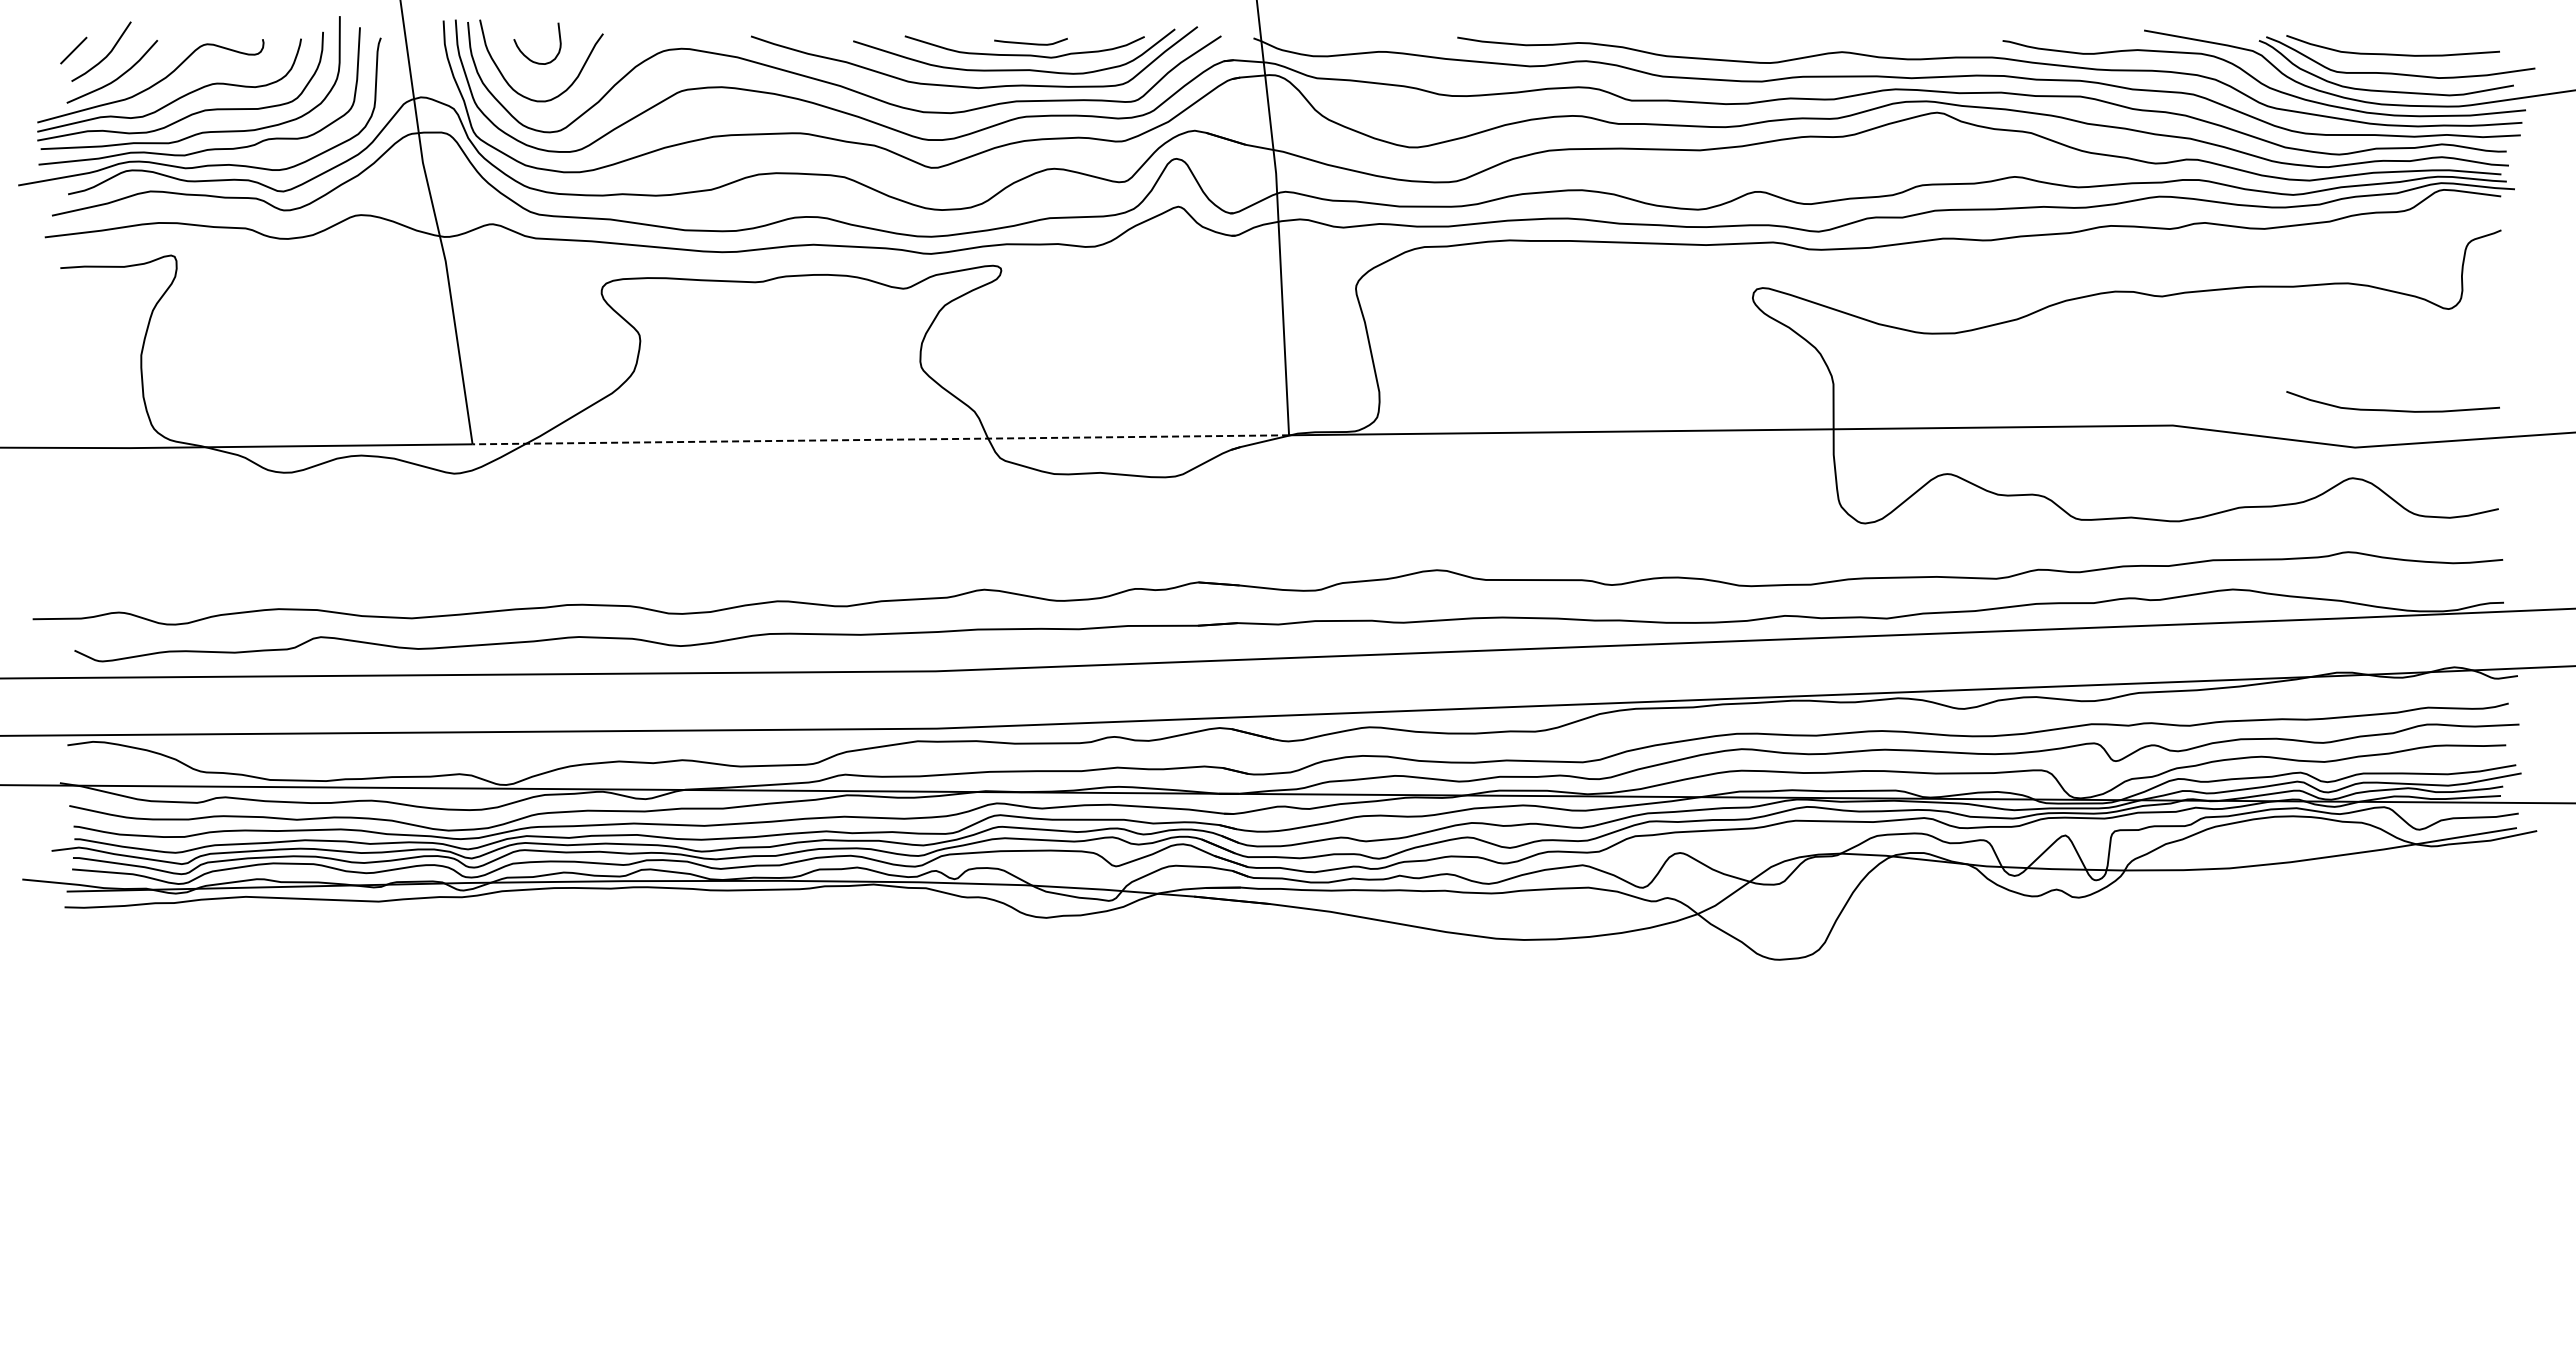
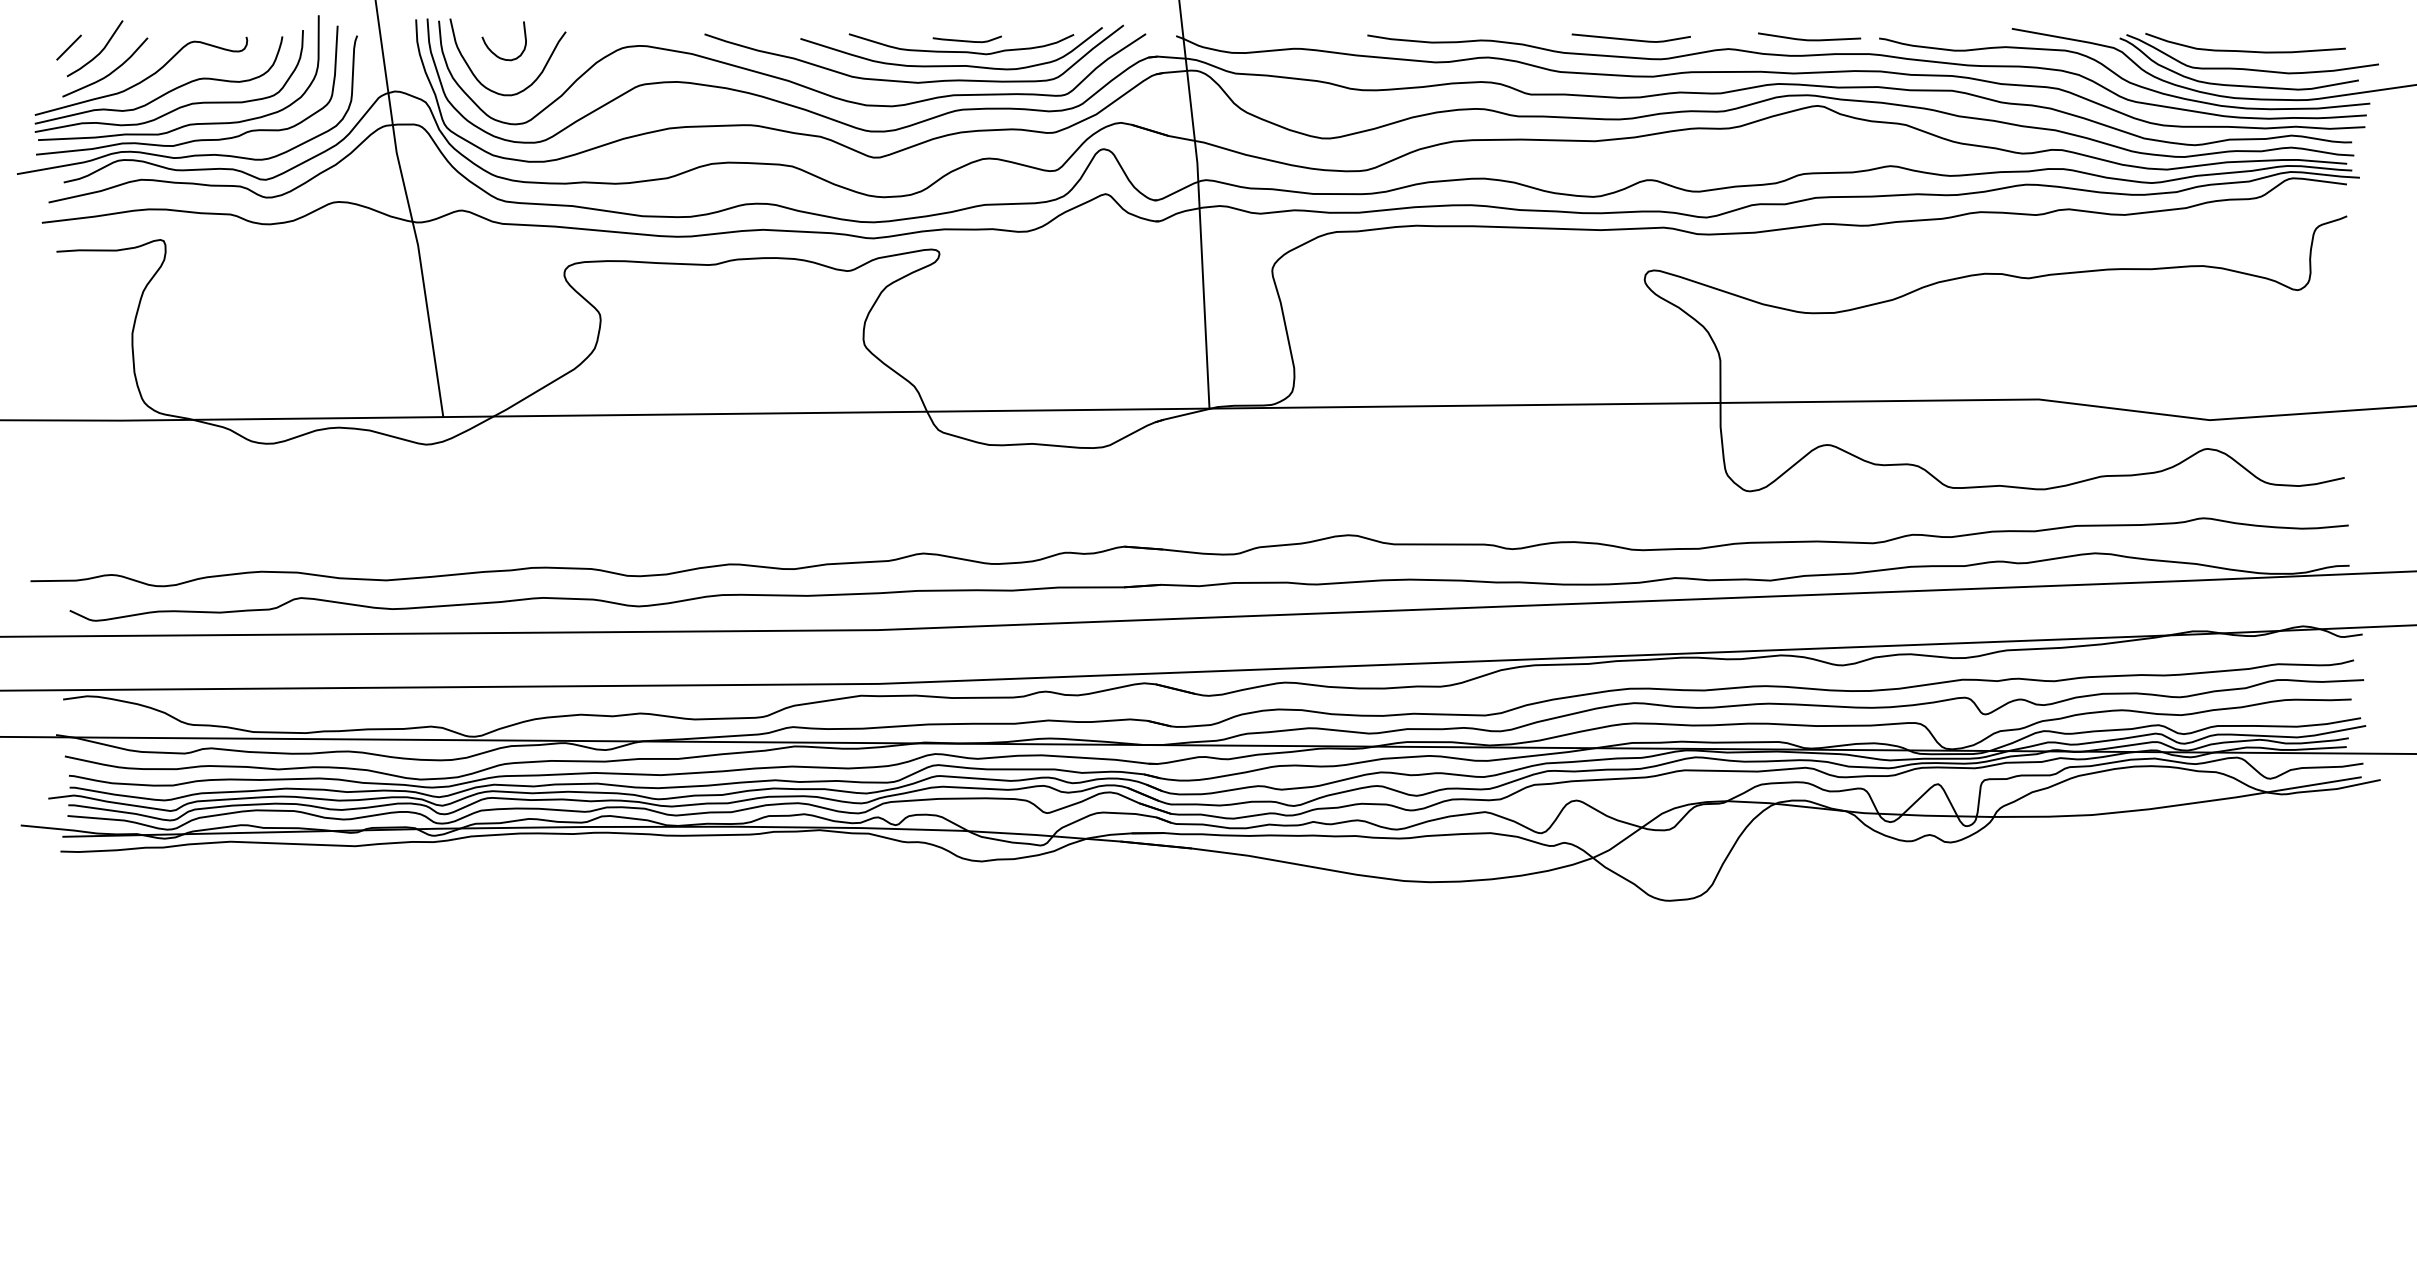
line: (1738, 41) -> (1631, 39), added
line: (1928, 41) -> (1809, 39), added
curve: (2392, 409) -> (2244, 384), removed
line: (880, 439) -> (826, 412), dashed -> solid

